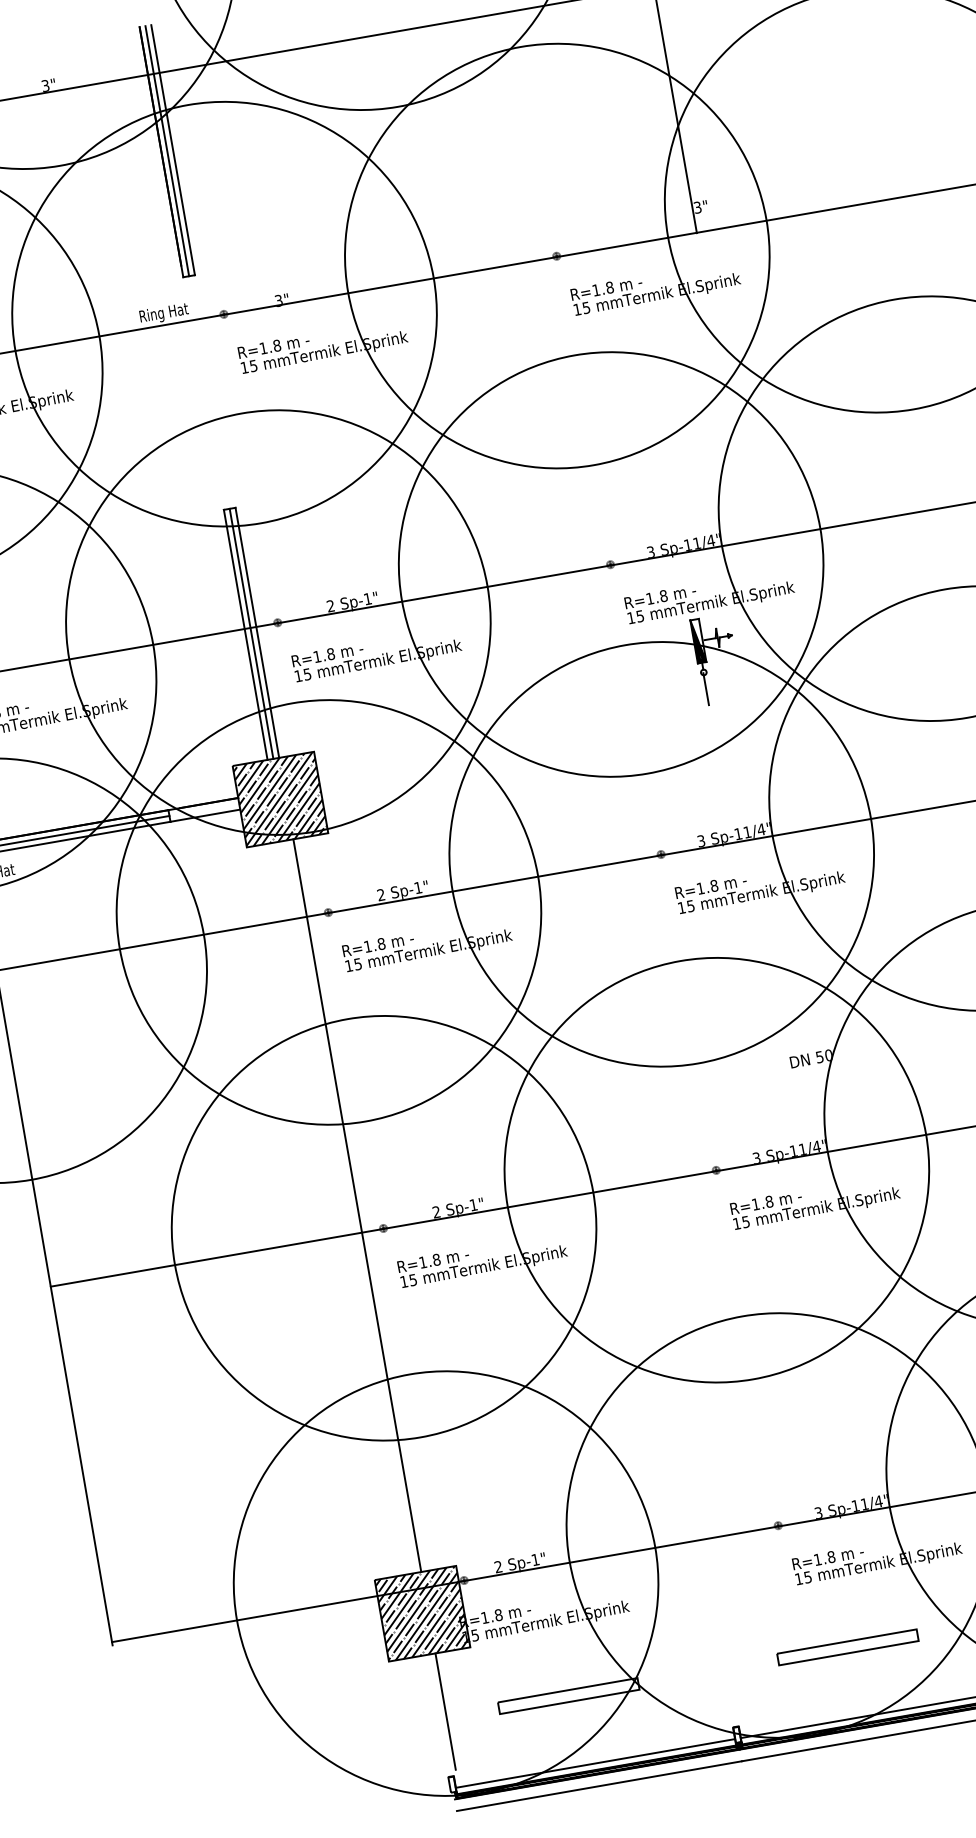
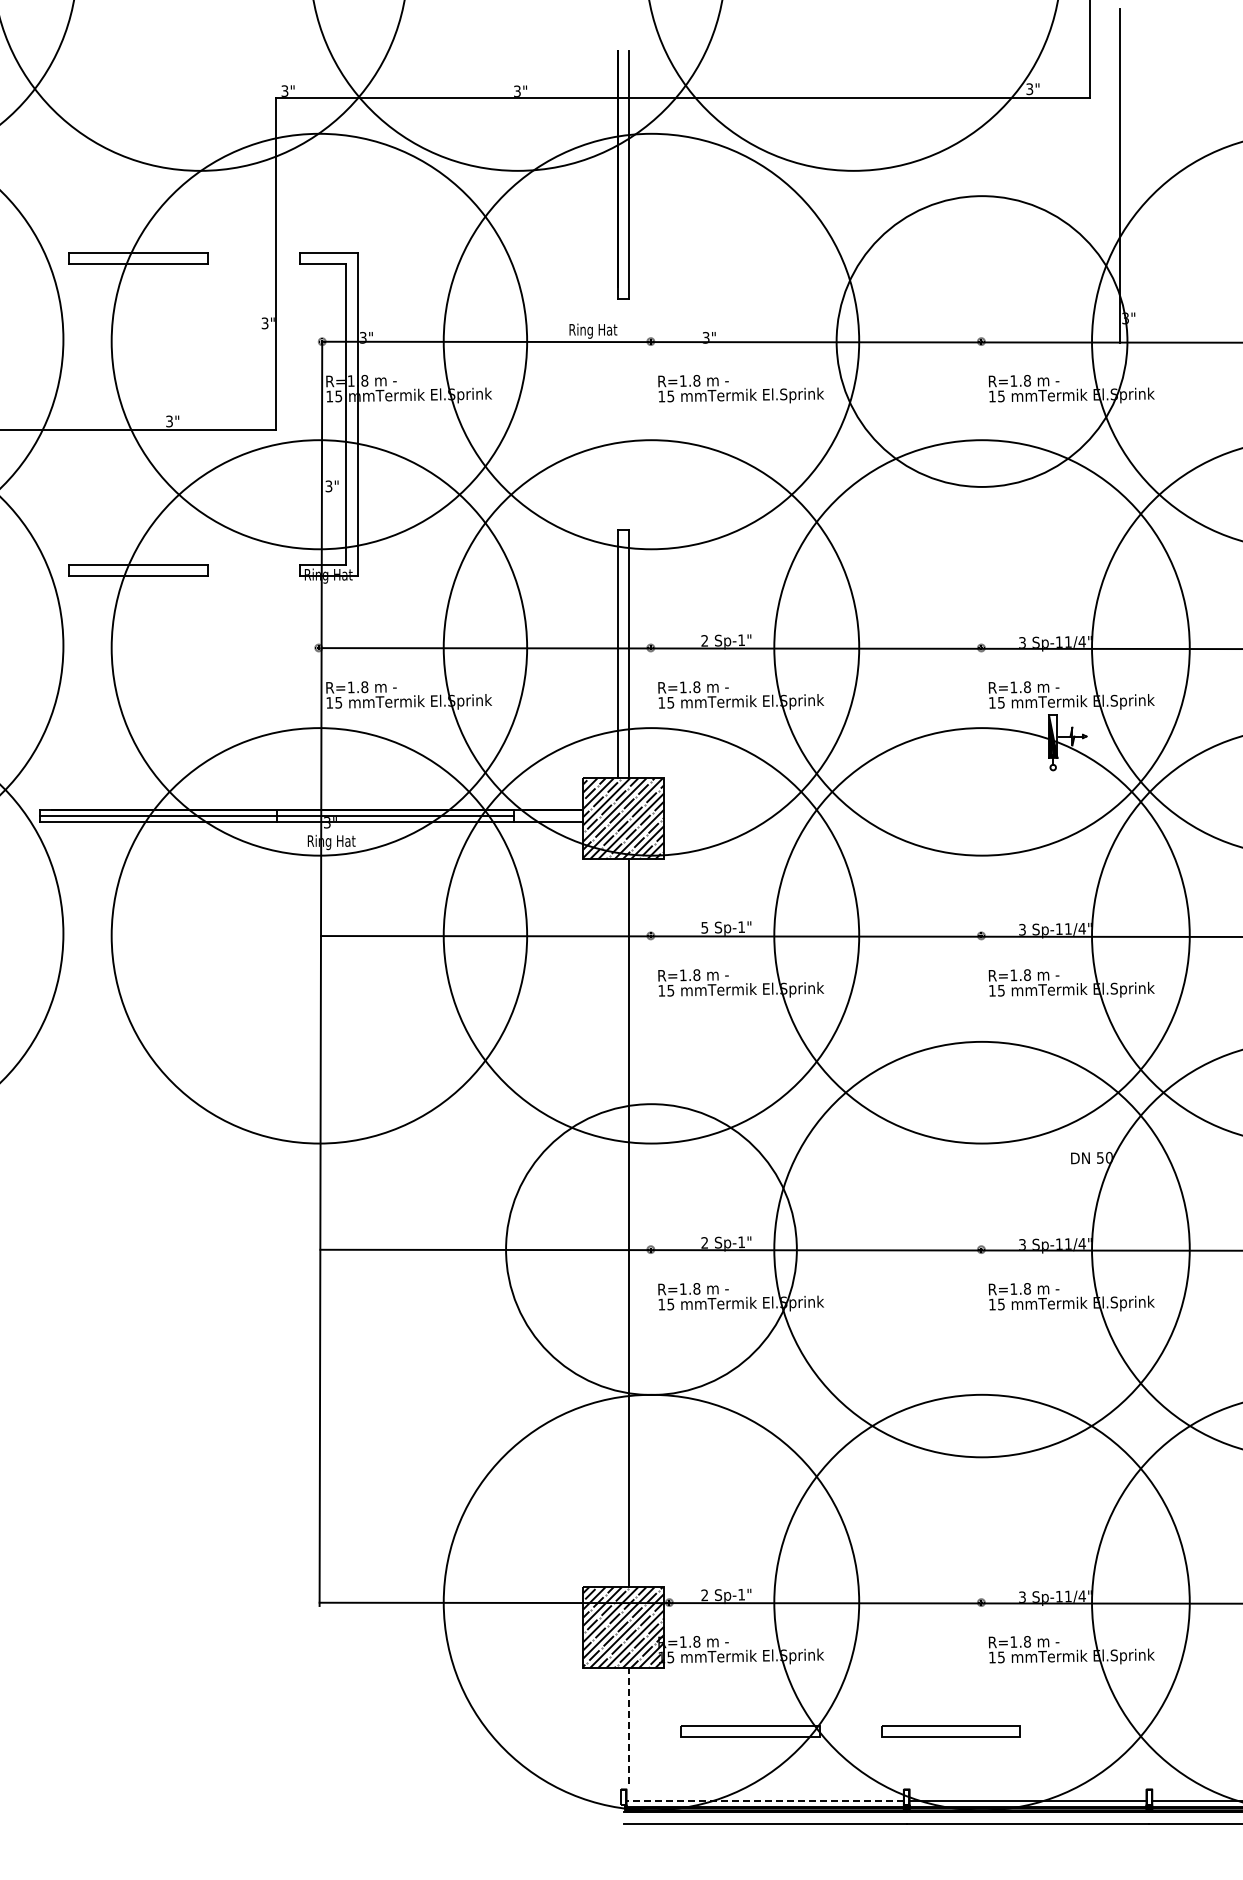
line: (167, 150) -> (623, 174), removed
circle: (556, 256) -> (981, 341), size x0.7
line: (251, 634) -> (623, 654), removed
line: (705, 688) -> (1052, 783), removed
text: (380, 894) -> (704, 927), 2 -> 5
circle: (384, 1228) -> (651, 1249), size x0.7
part: (847, 1647) -> (950, 1731), moved
line: (445, 1711) -> (629, 1725), solid -> dashed
line: (595, 1763) -> (765, 1801), solid -> dashed

